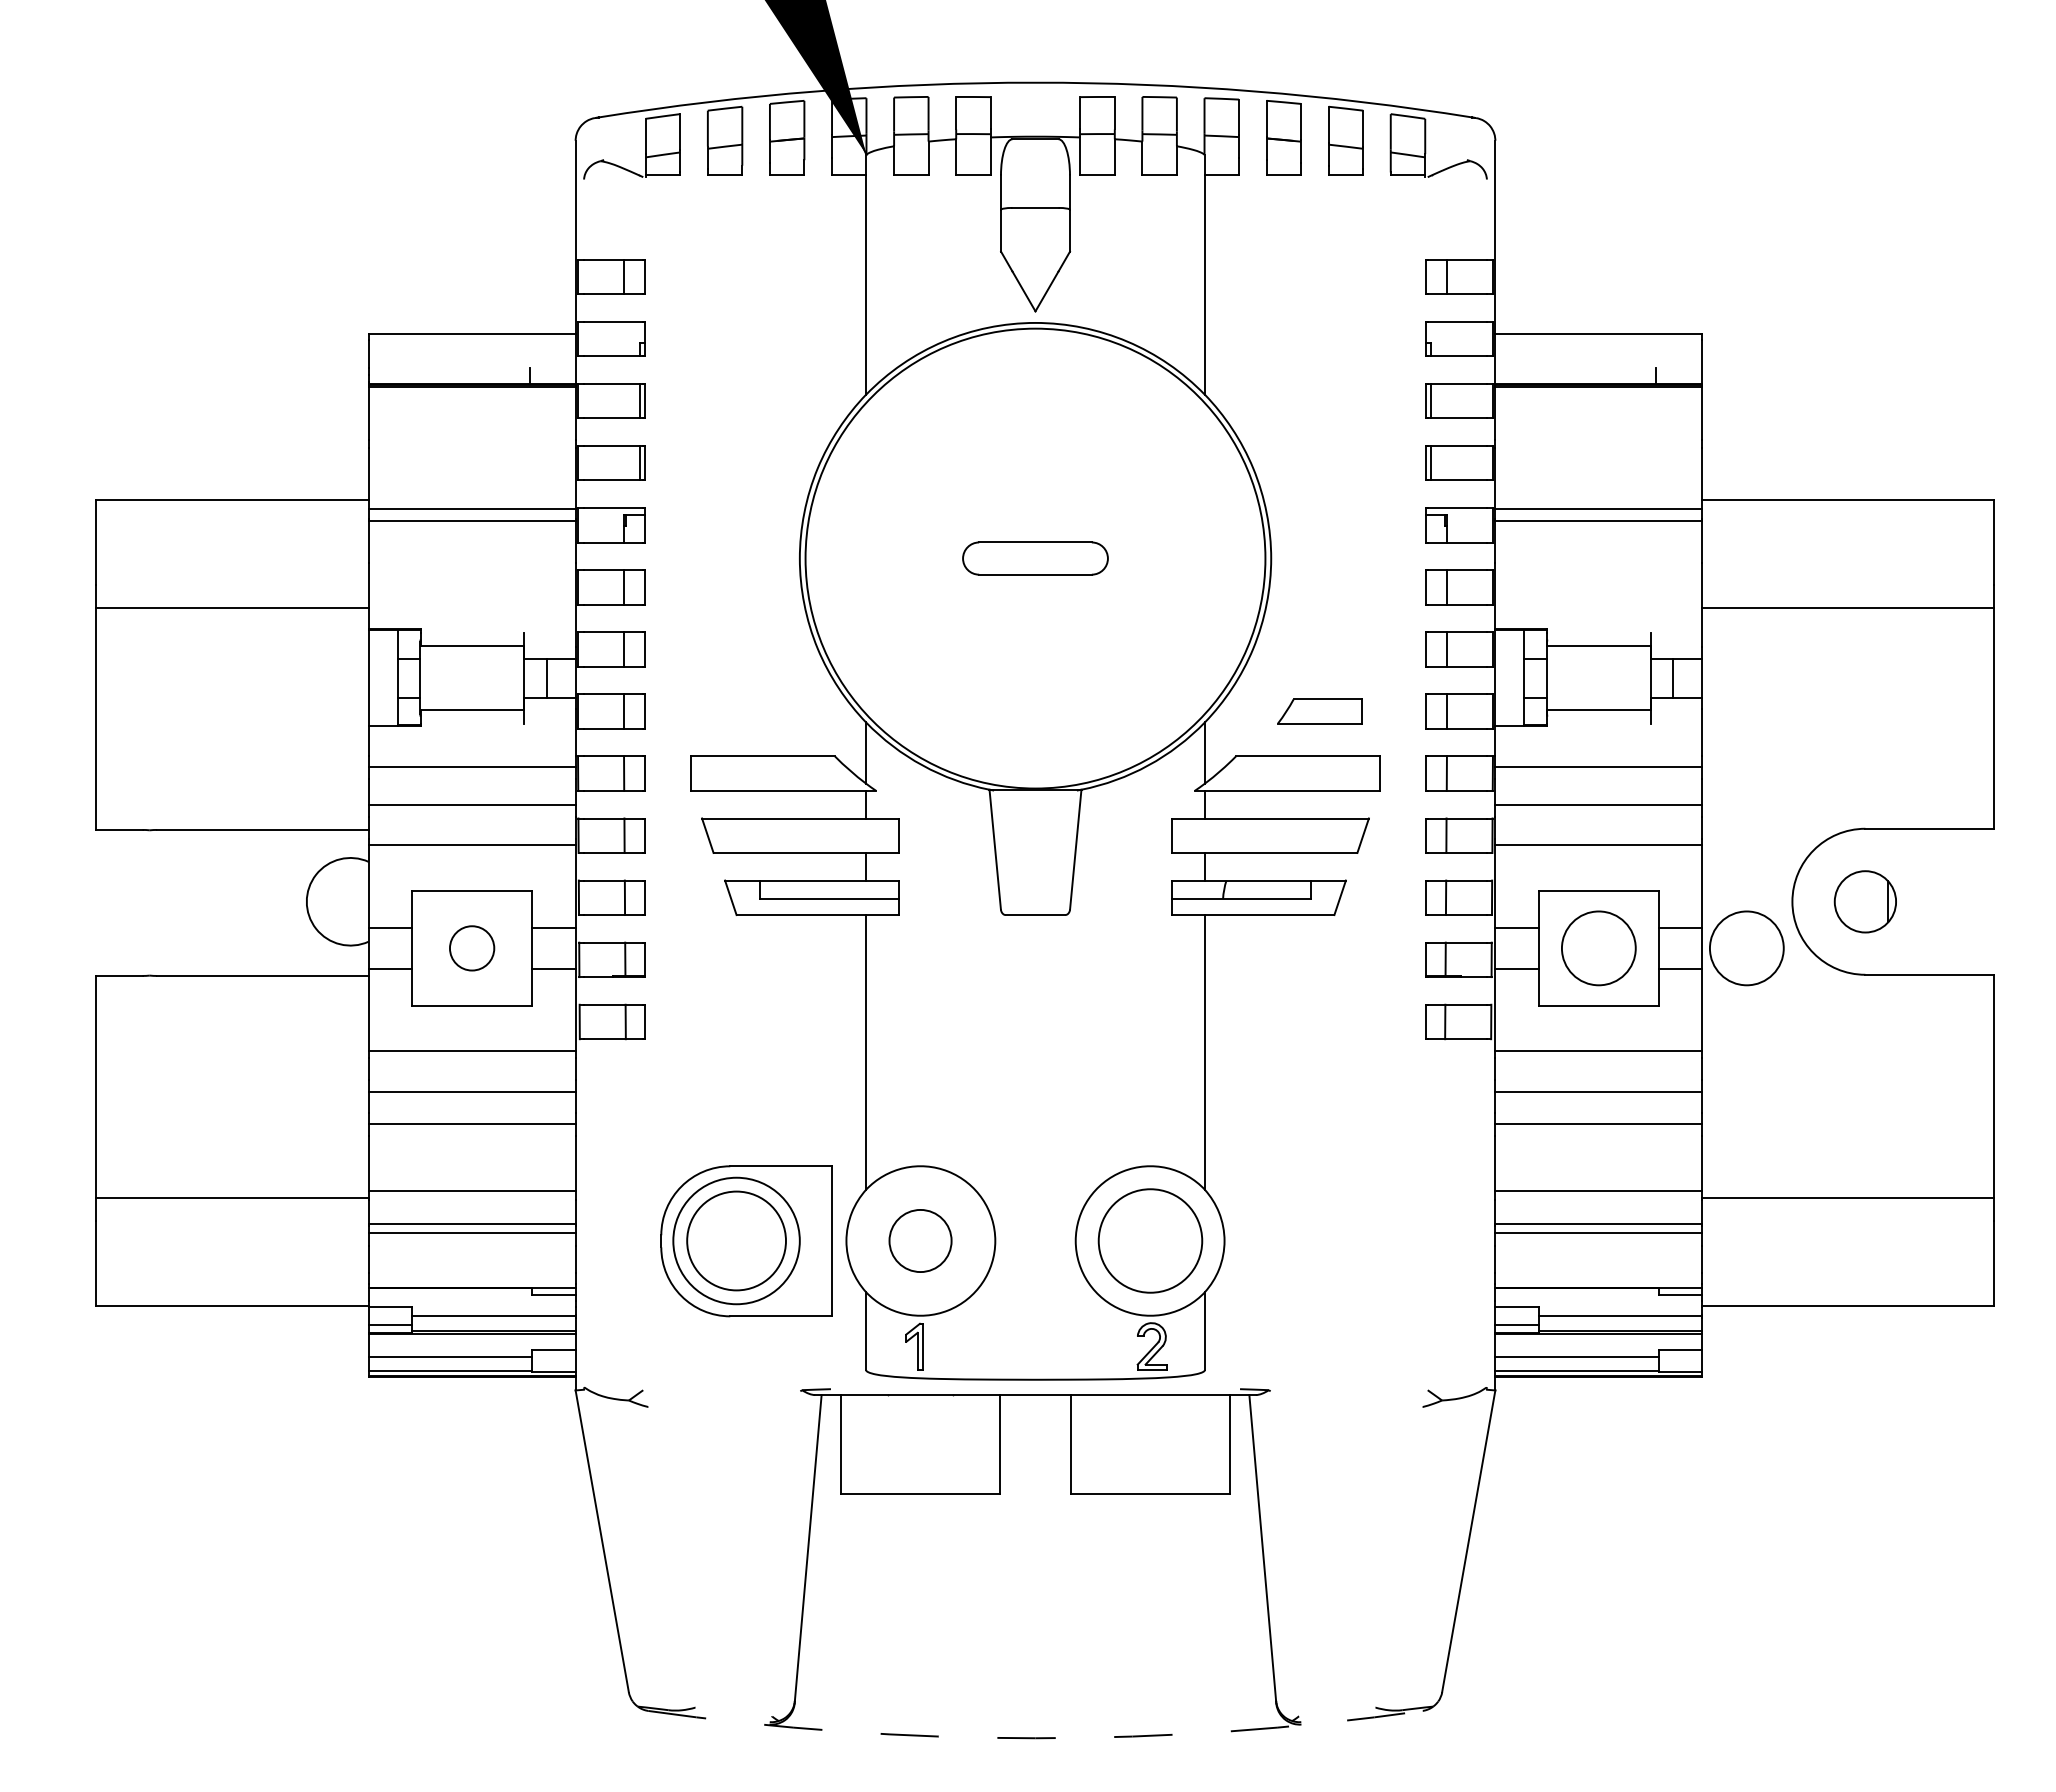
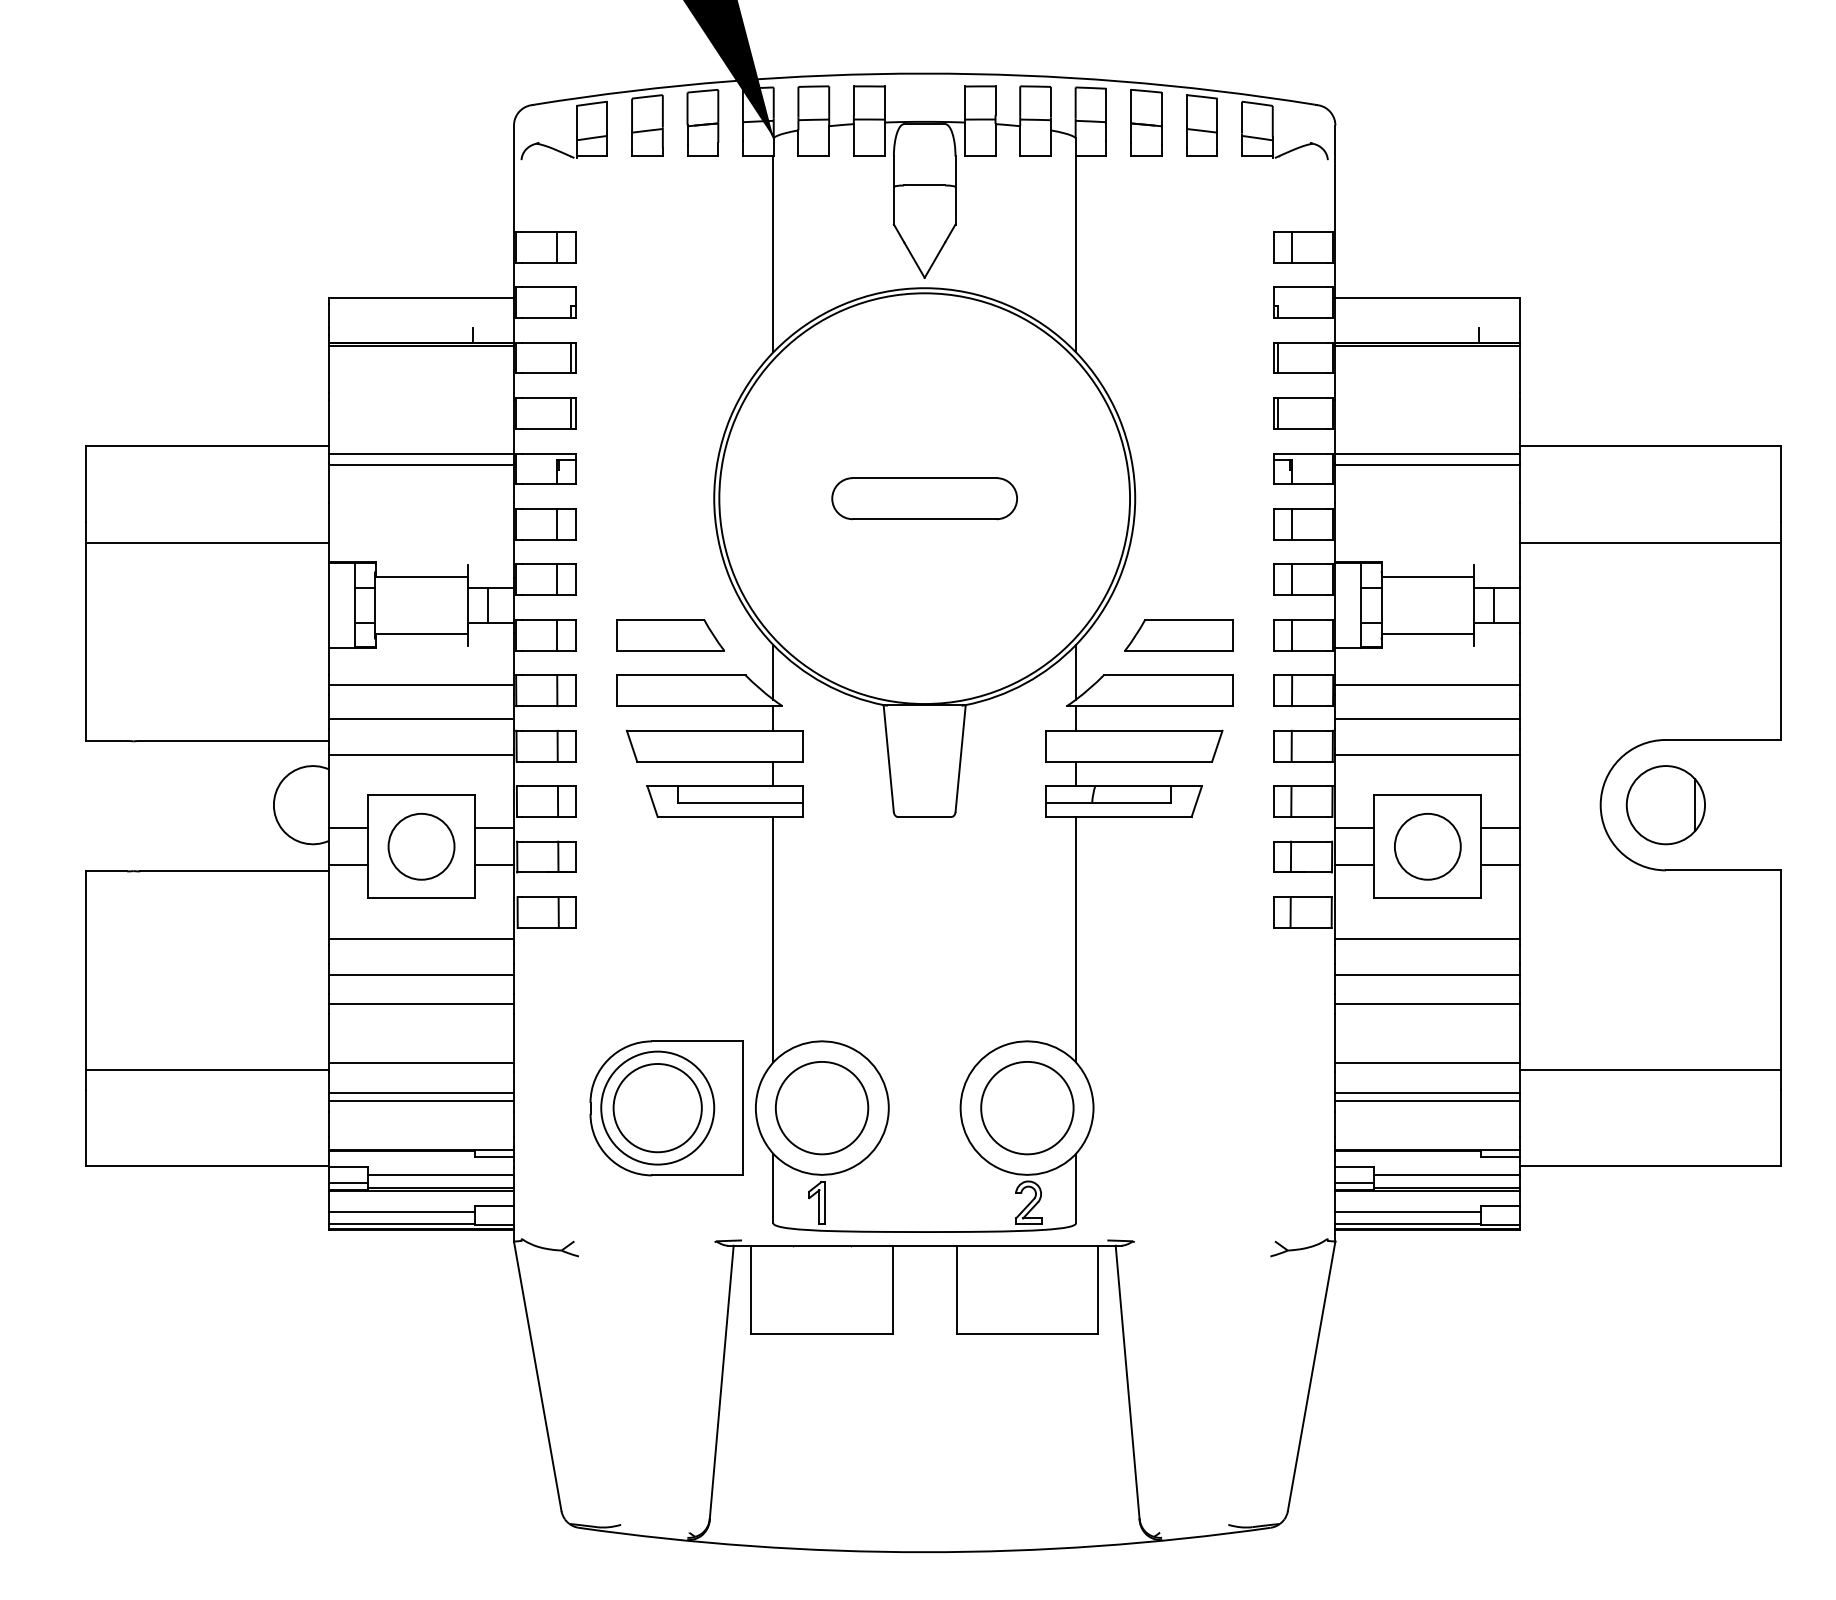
part: (1035, 558) -> (924, 498), size x1.43
part: (750, 711) -> (670, 635), added
part: (1319, 711) -> (1178, 635), size x1.43
part: (1865, 901) -> (1665, 804), size x1.43
circle: (472, 948) -> (421, 846), size x1.67
circle: (1746, 948) -> (1559, 846), removed
circle: (920, 1240) -> (821, 1107), size x1.67
arc: (1035, 1738) -> (924, 1552), dashed -> solid

